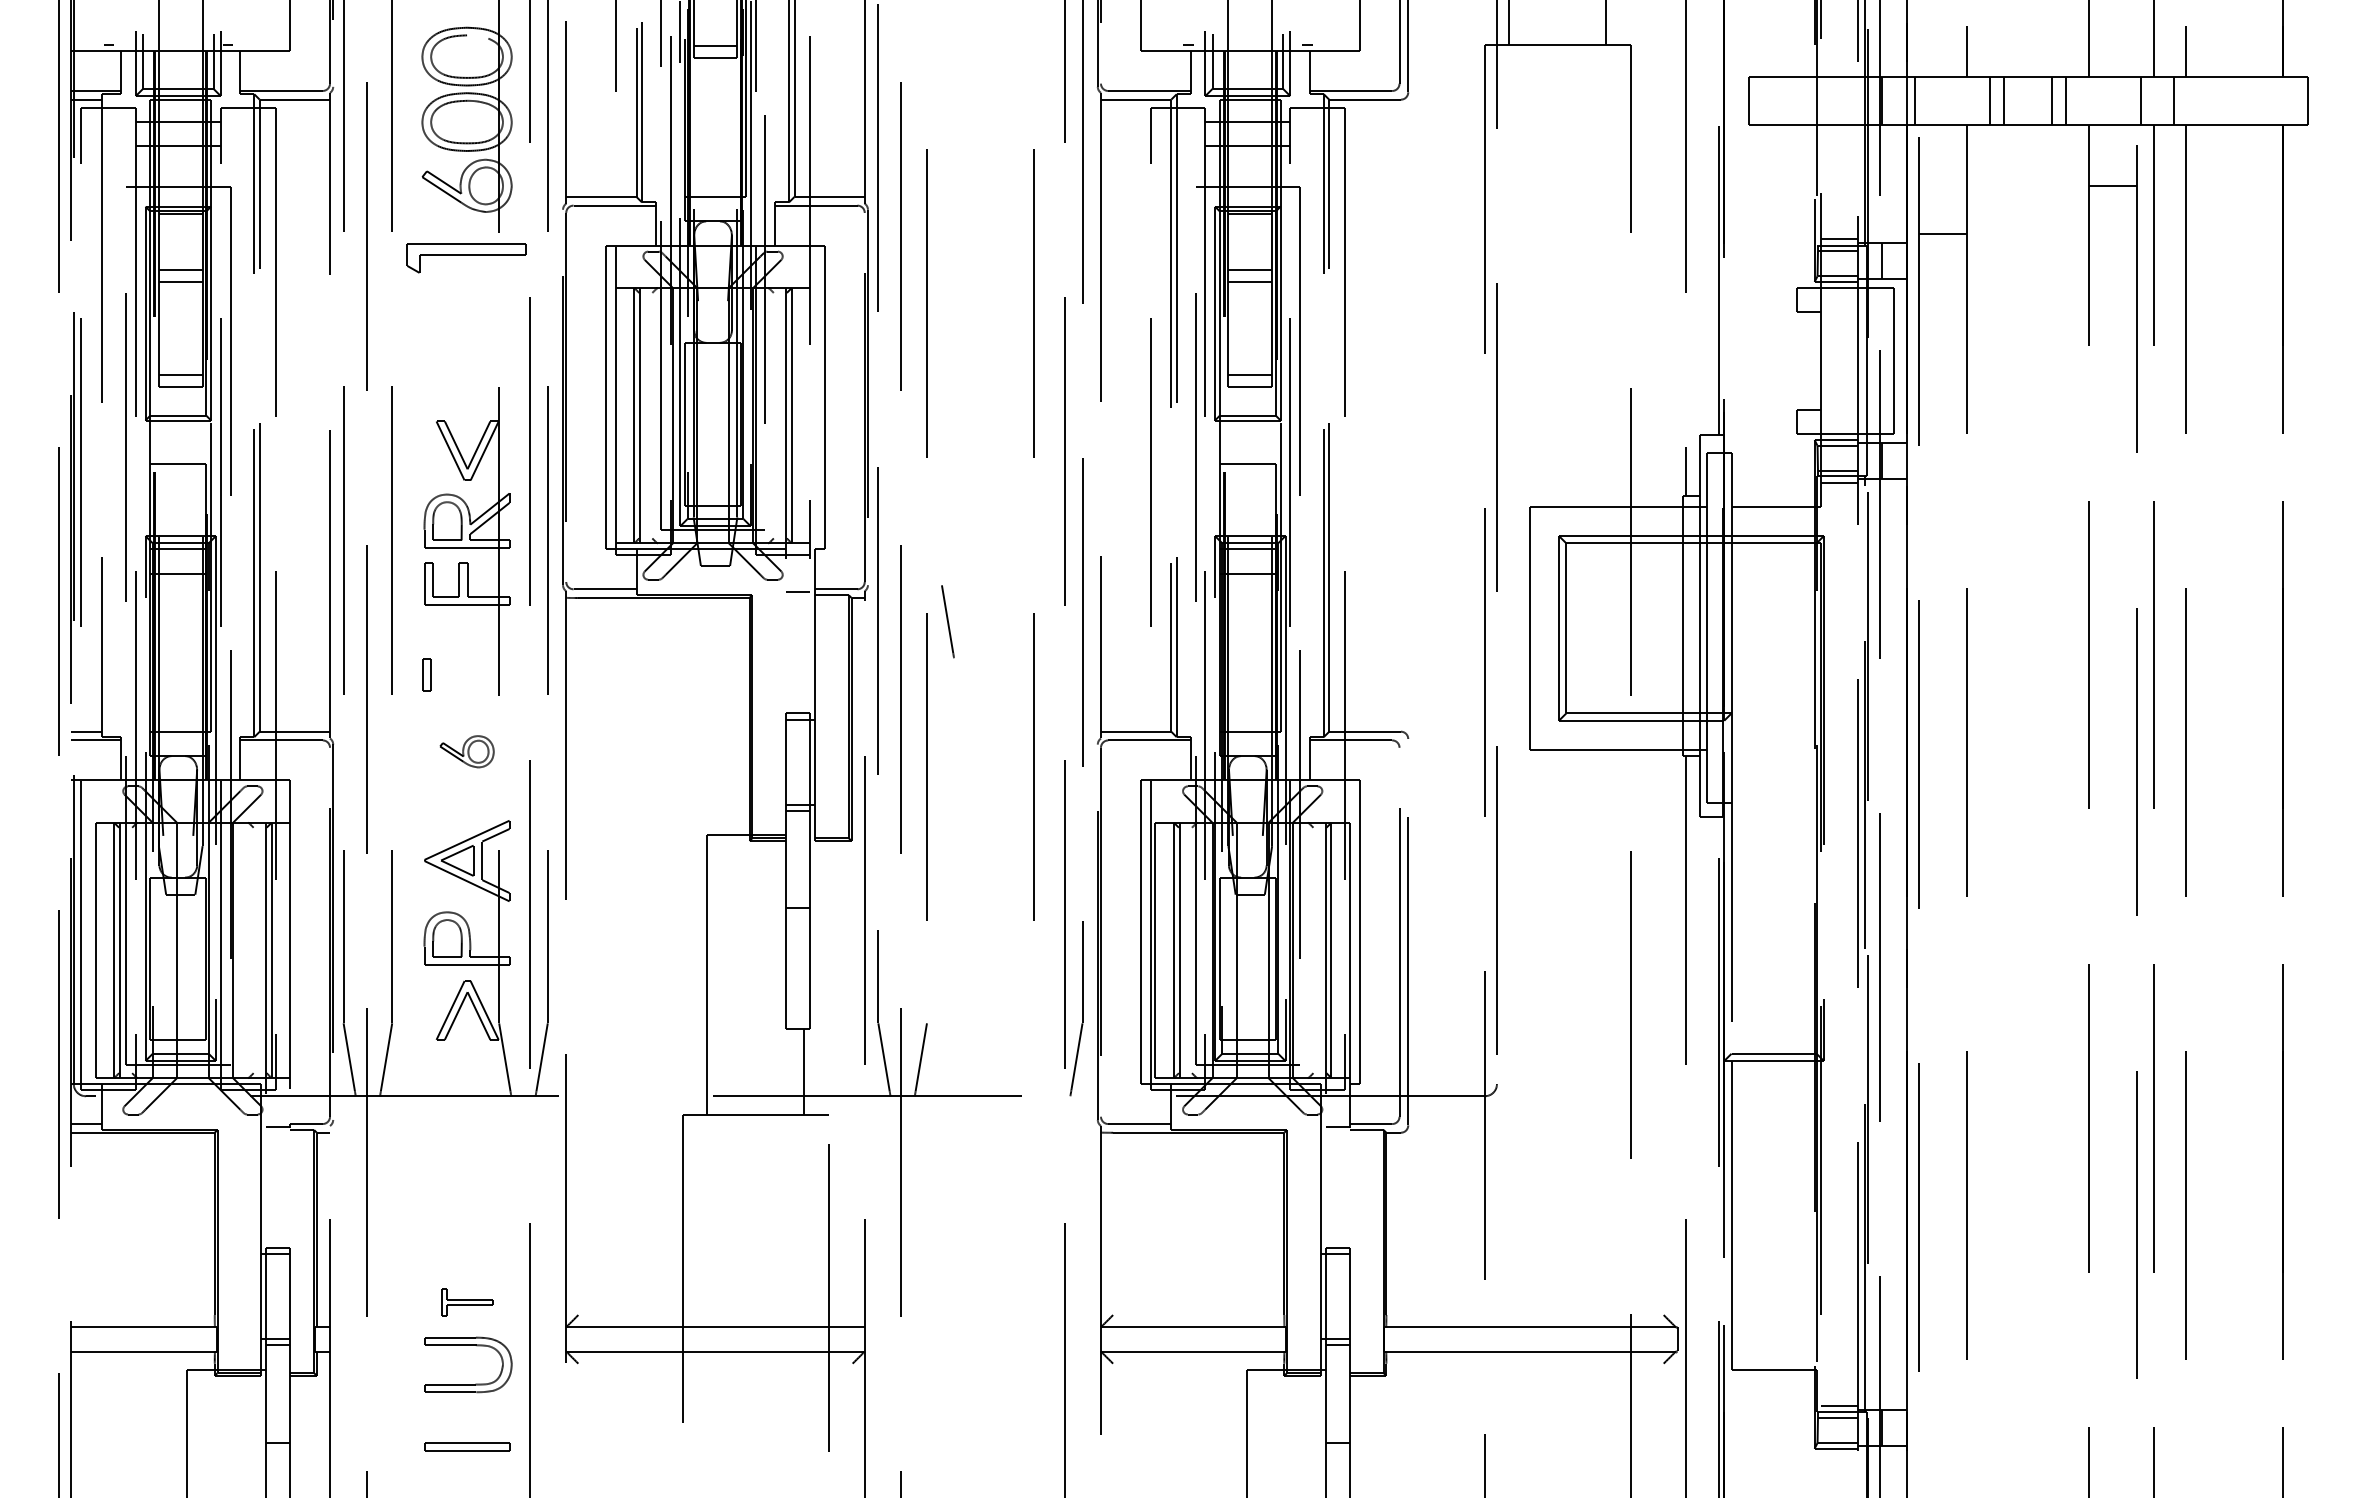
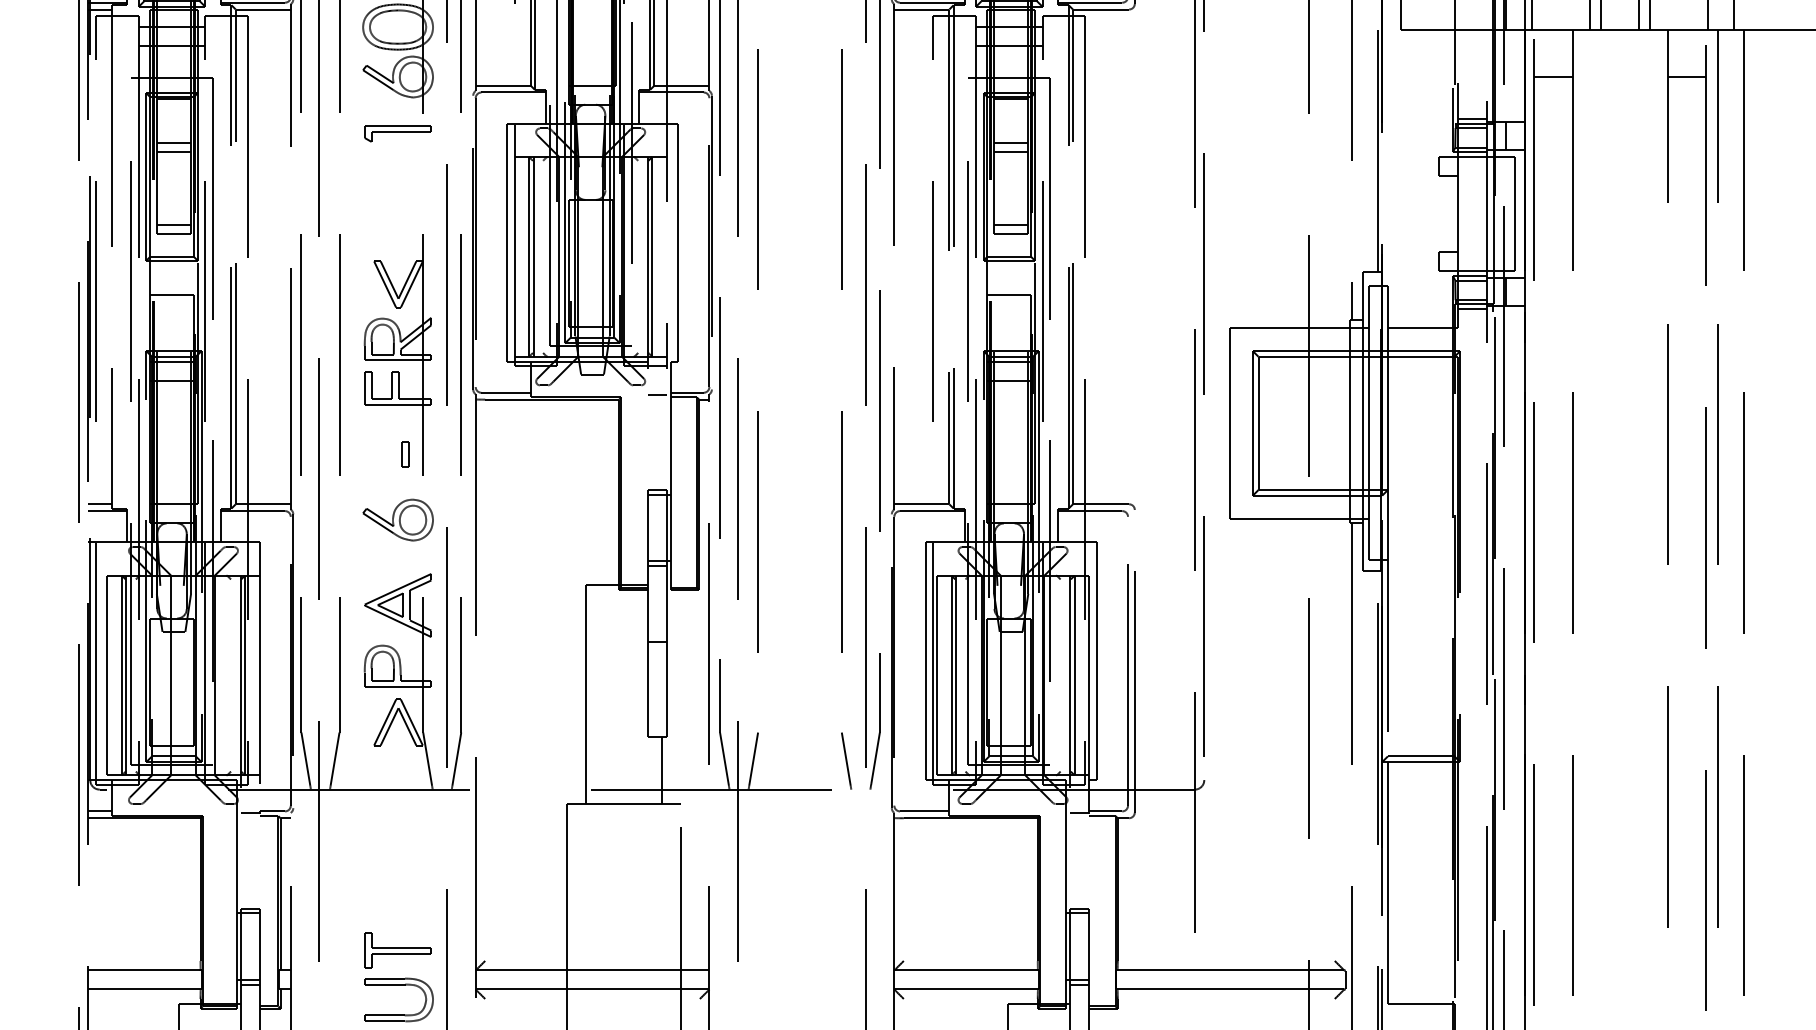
line: (1942, 234) -> (1553, 77), moved
part: (467, 258) -> (398, 133), size x0.71
line: (947, 621) -> (846, 760), moved
part: (426, 674) -> (405, 454), moved
part: (466, 751) -> (397, 519), size x1.67
part: (467, 1302) -> (398, 951), size x1.67

